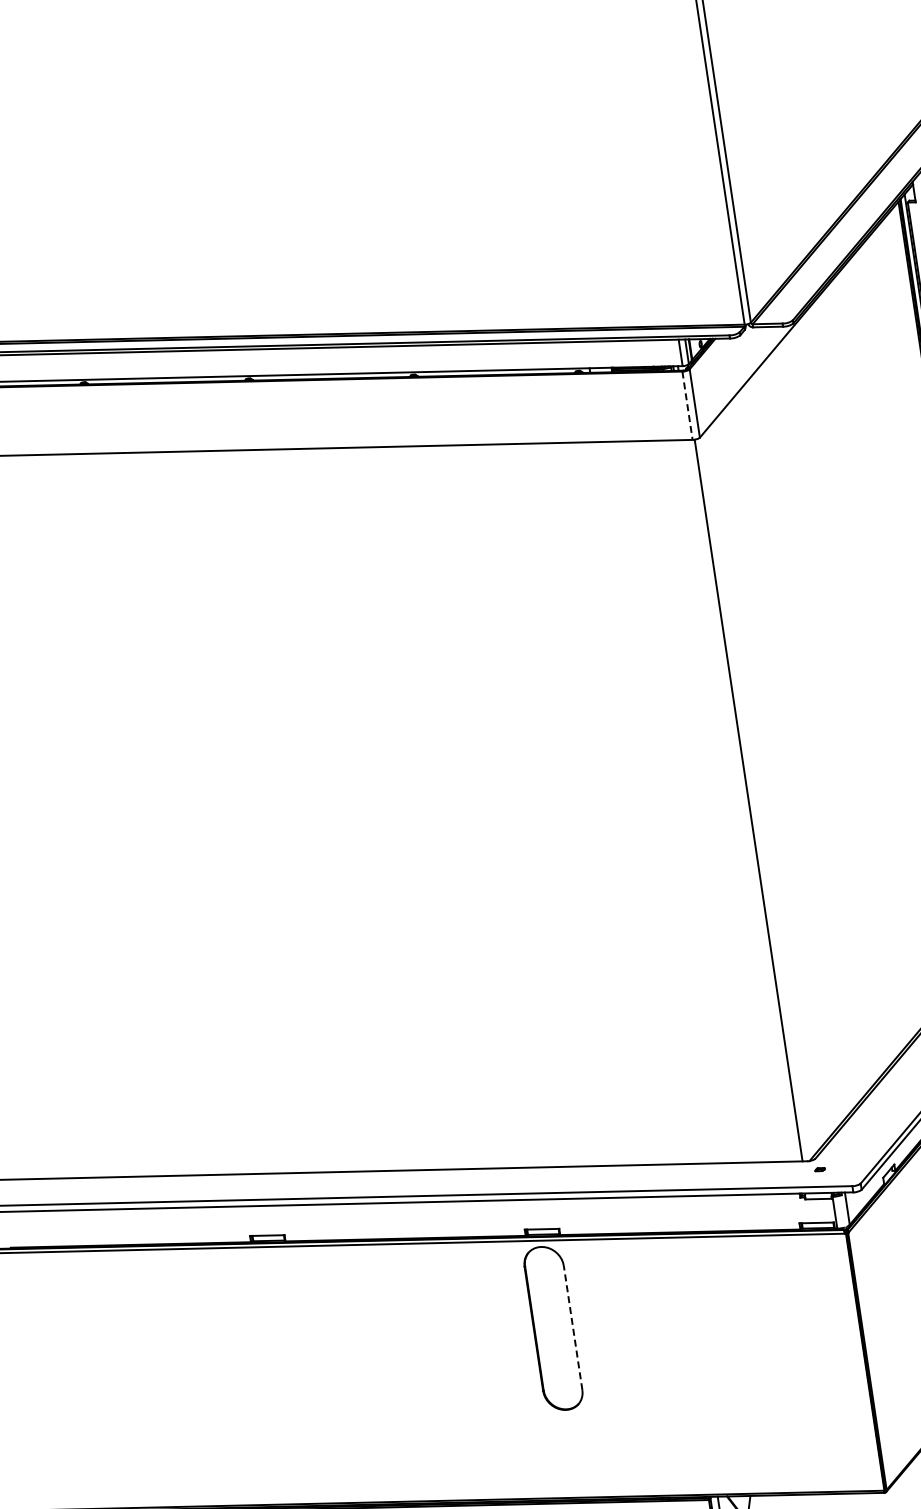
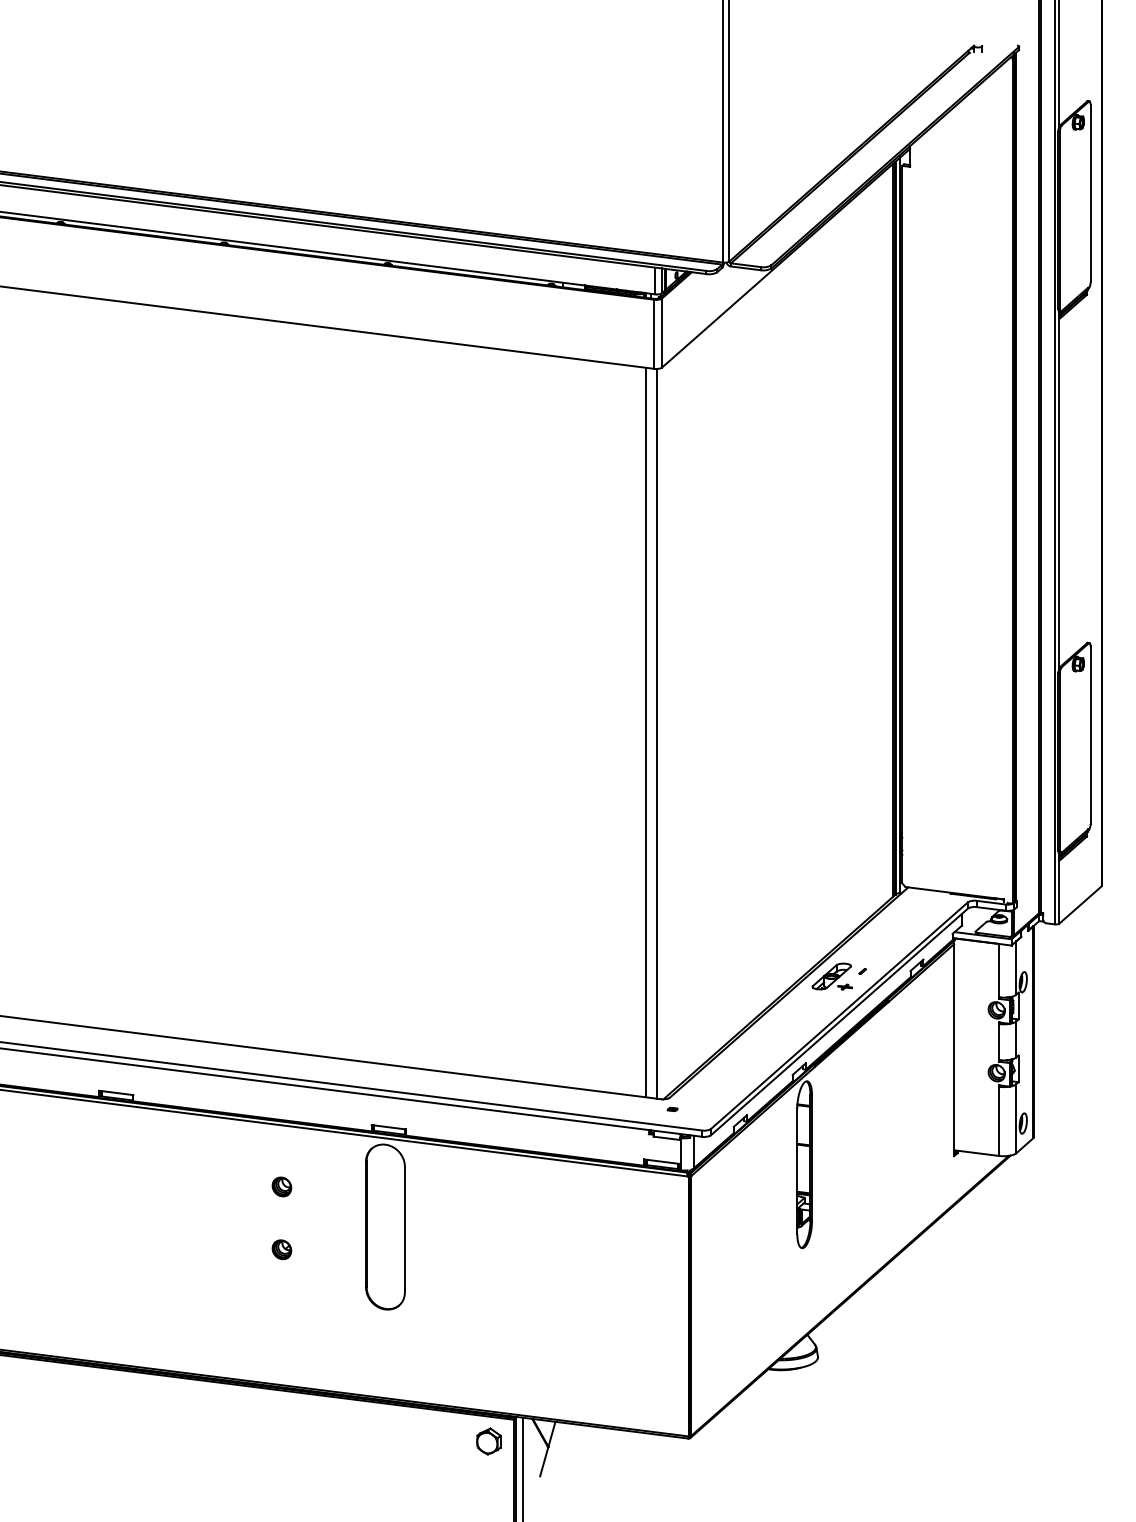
line: (687, 405) -> (654, 334), dashed -> solid
line: (737, 800) -> (645, 732), added
part: (444, 1303) -> (281, 1186), added
line: (572, 1328) -> (404, 1229), dashed -> solid
part: (453, 1366) -> (281, 1249), added

